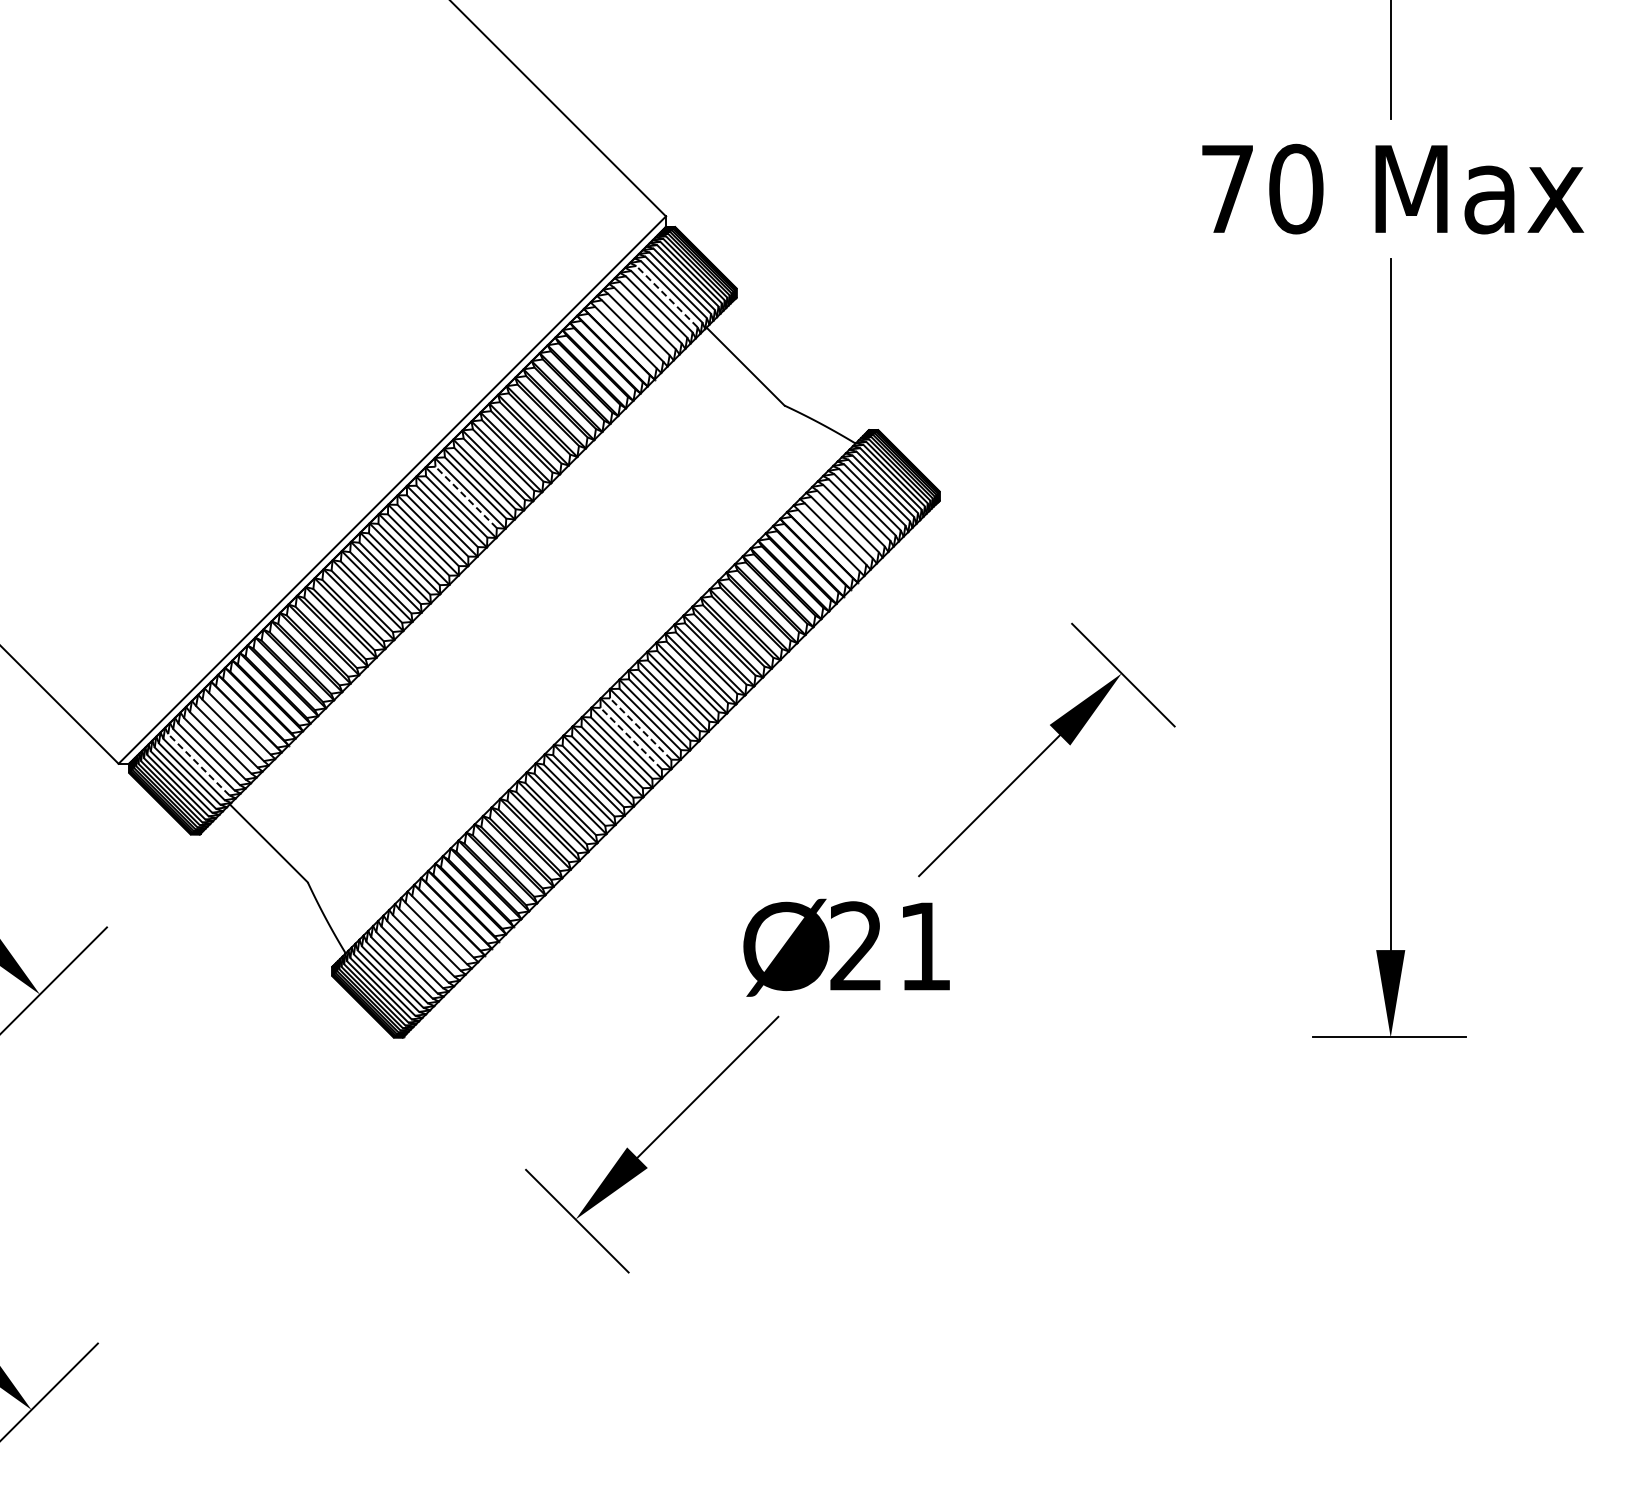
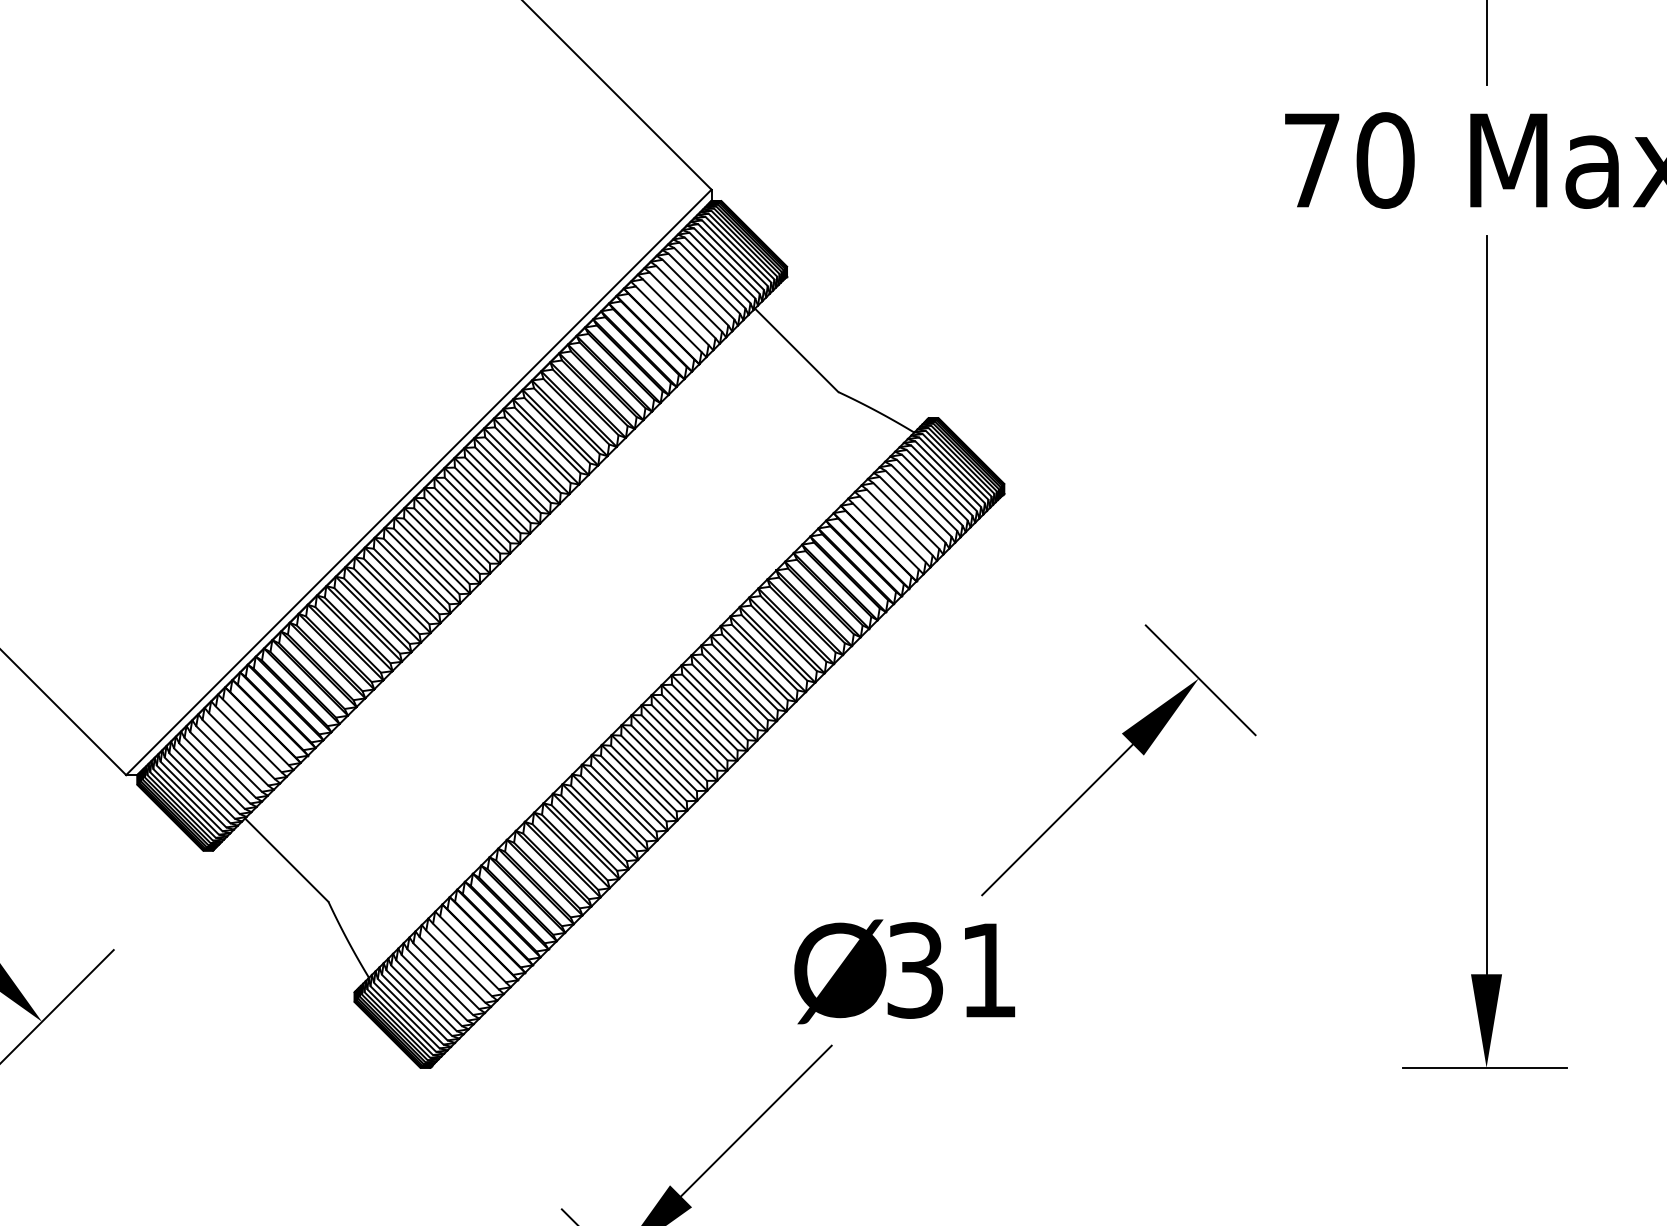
line: (666, 296) -> (712, 275), dashed -> solid
line: (465, 497) -> (497, 490), dashed -> solid
line: (640, 728) -> (684, 737), dashed -> solid
line: (630, 738) -> (673, 748), dashed -> solid
line: (198, 764) -> (211, 775), dashed -> solid
text: (856, 946) -> (915, 970), 21 -> 31

